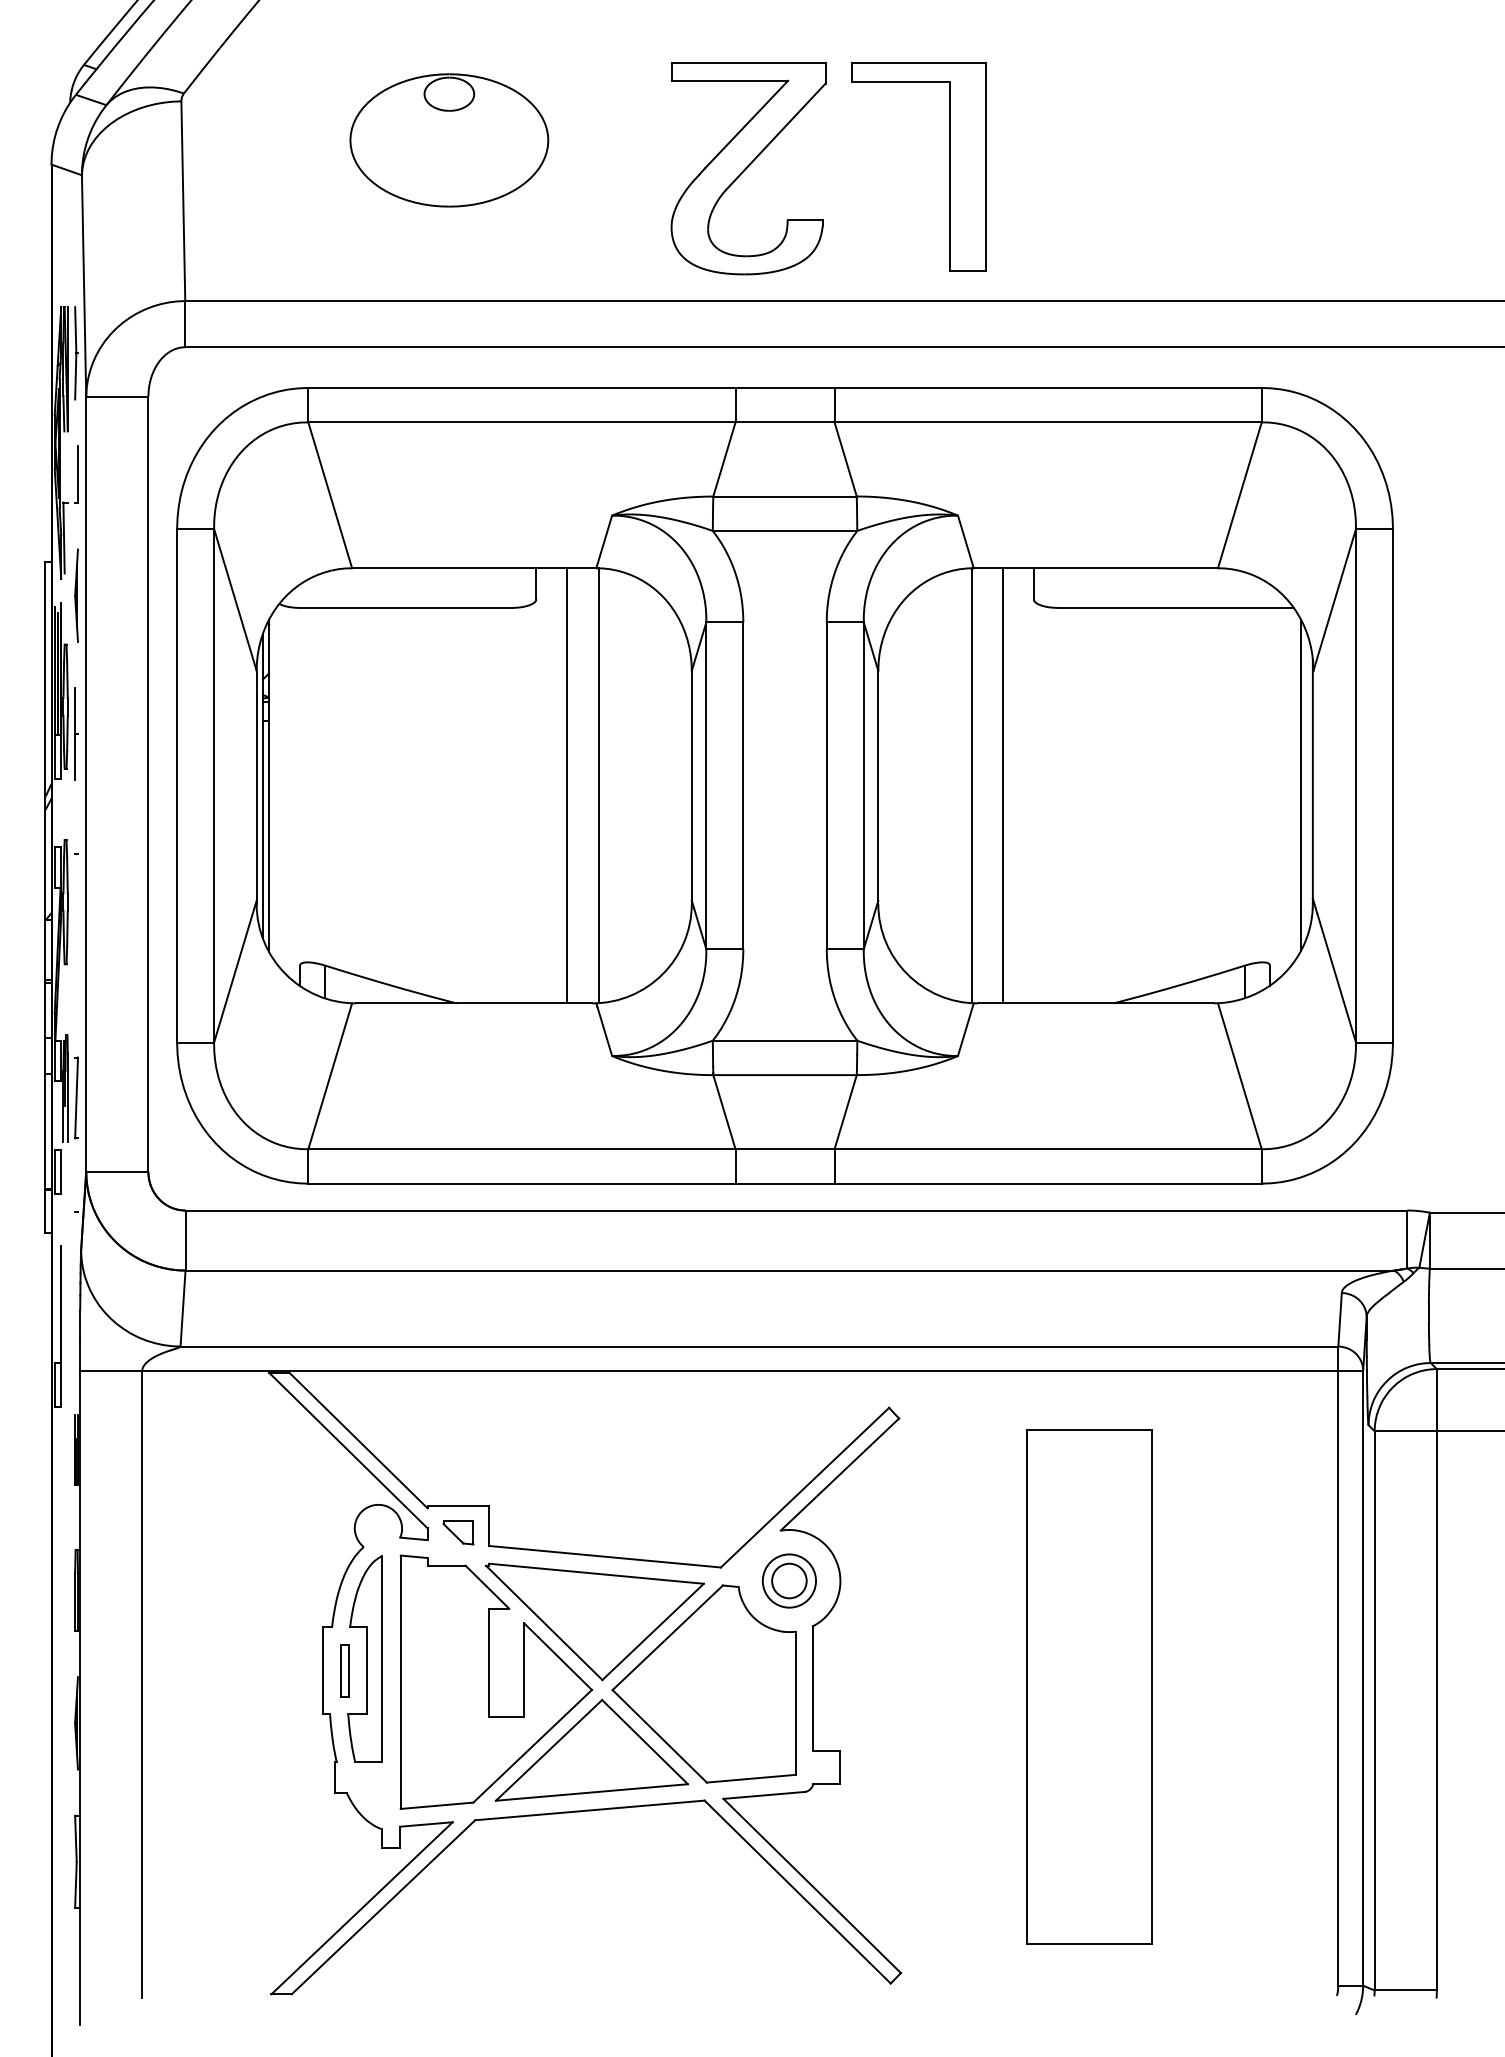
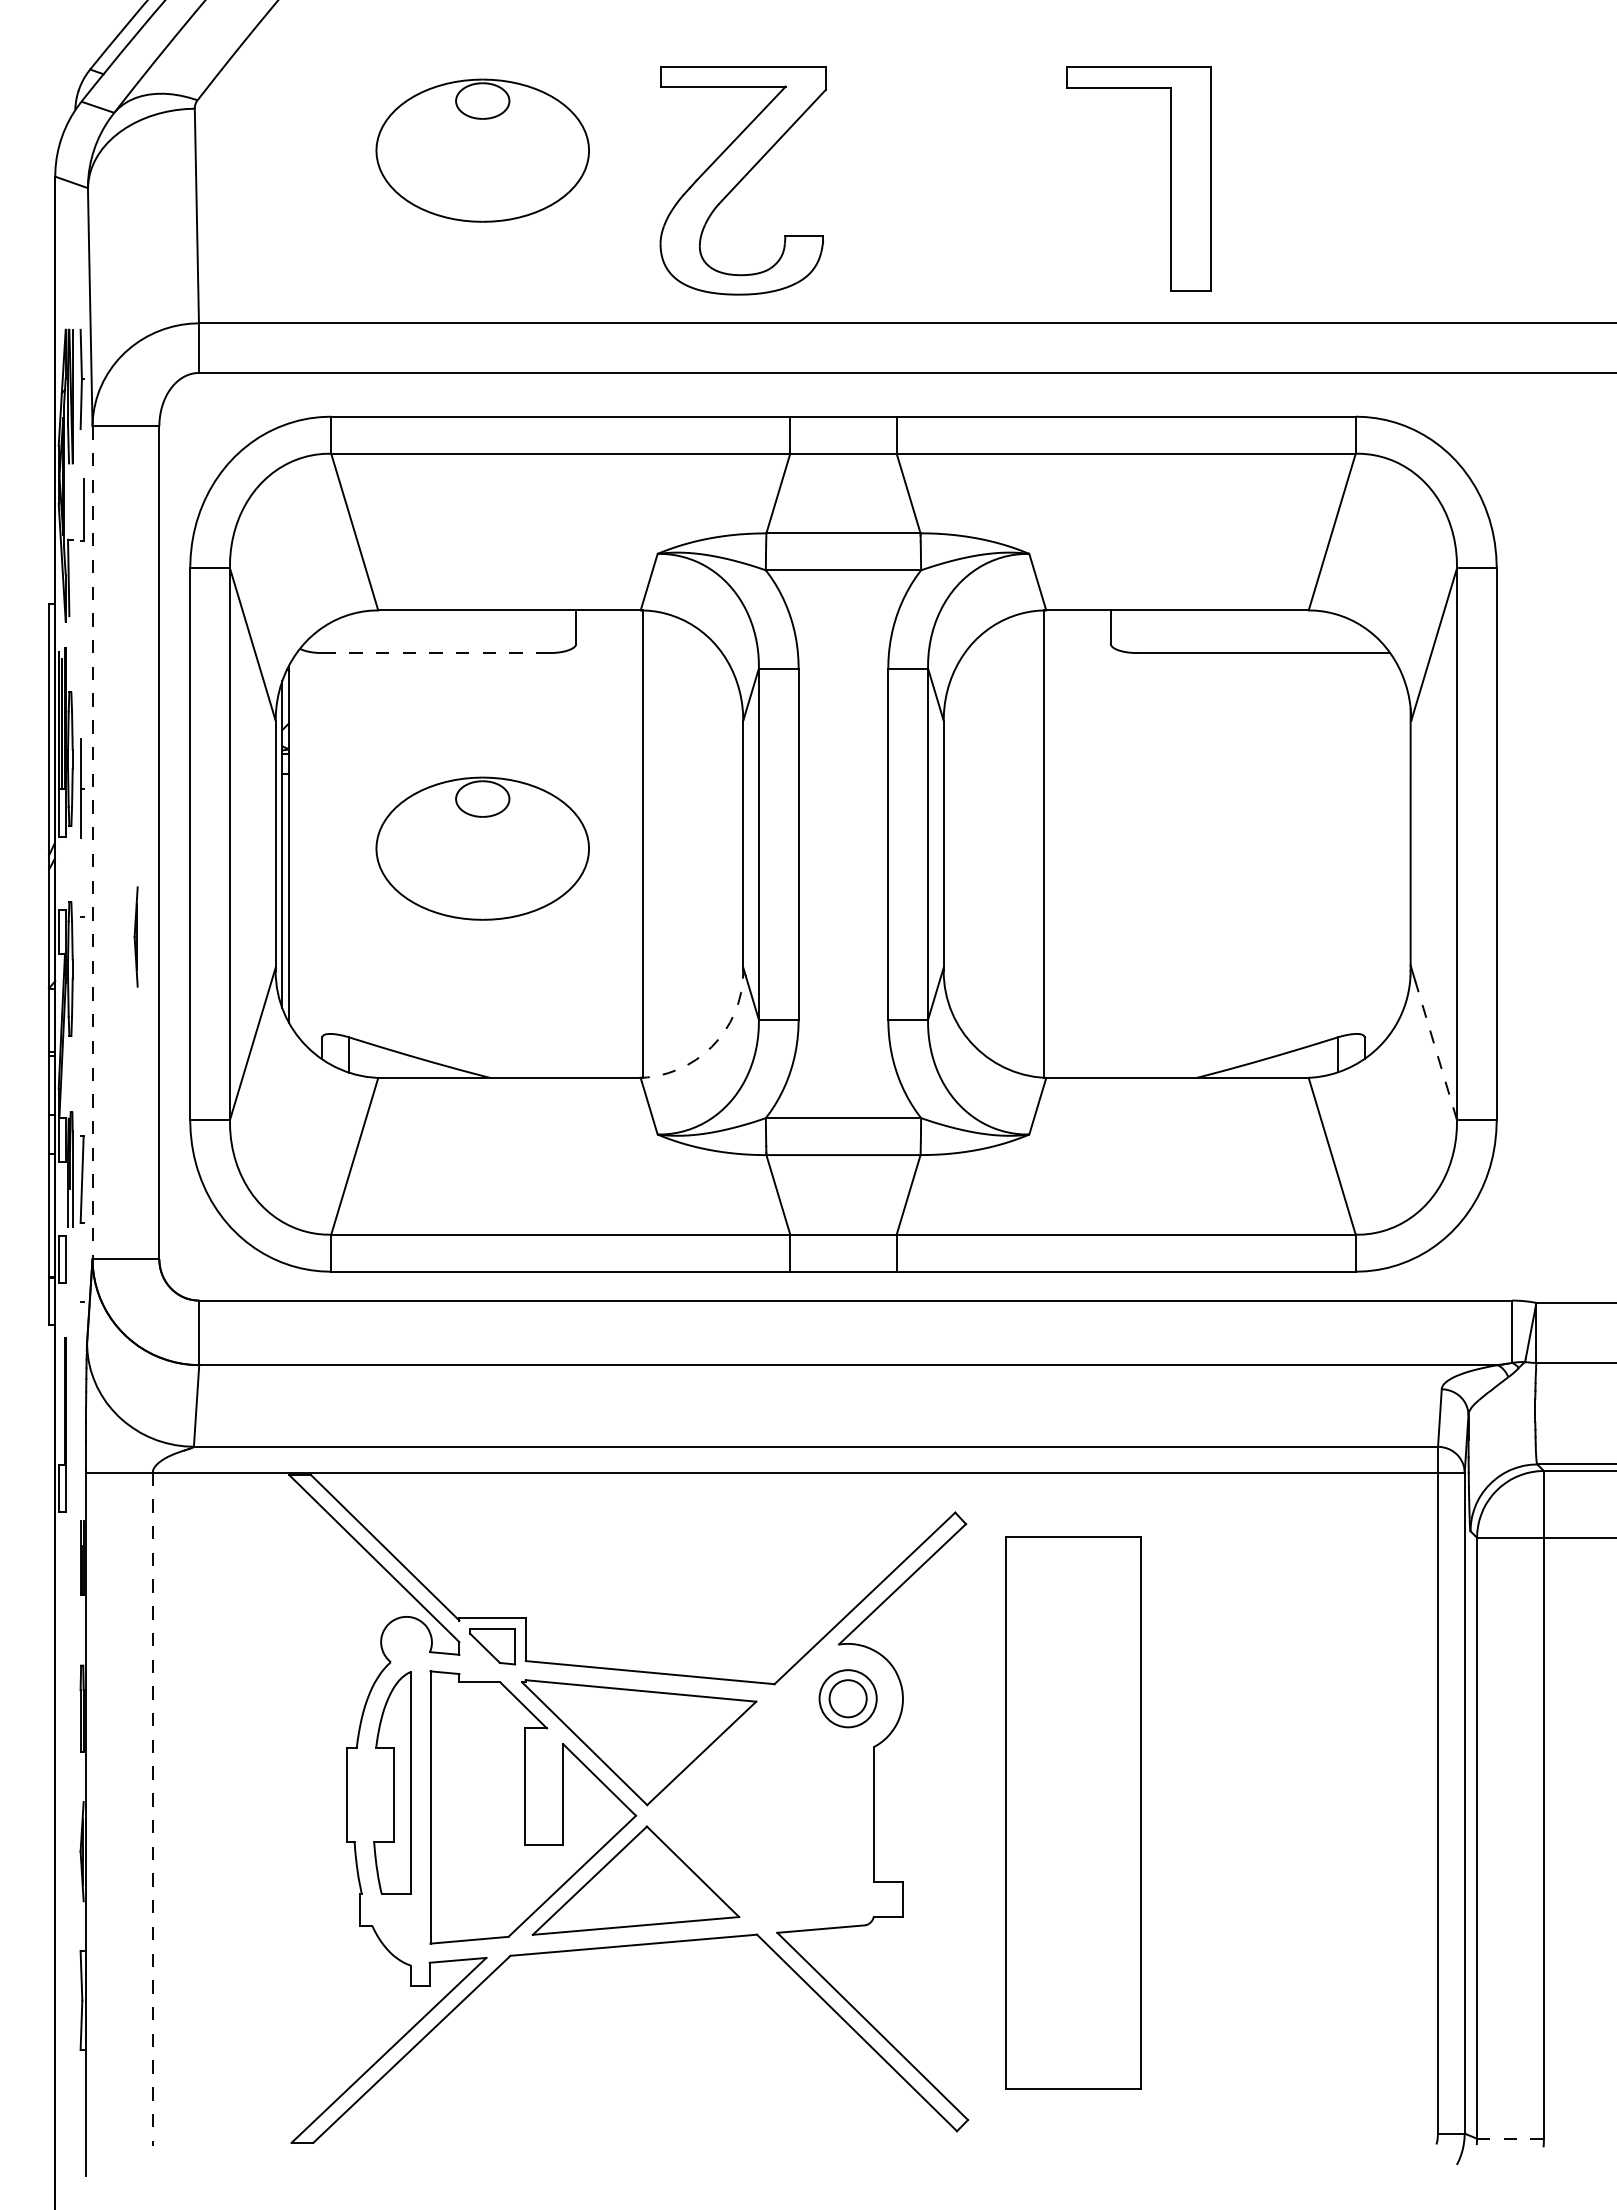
part: (948, 166) -> (1170, 178), moved
part: (747, 168) -> (742, 180), moved
part: (75, 595) -> (135, 936), moved
line: (406, 608) -> (436, 653), solid -> dashed
line: (86, 784) -> (92, 842), solid -> dashed
line: (1300, 785) -> (1397, 843), removed
line: (567, 786) -> (609, 844), removed
line: (1002, 786) -> (1077, 844), removed
part: (449, 789) -> (482, 848), added
arc: (662, 974) -> (711, 1046), solid -> dashed
line: (1336, 977) -> (1436, 1050), solid -> dashed
part: (458, 1532) -> (492, 1646), size x1.4
part: (344, 1670) -> (370, 1794), removed
line: (142, 1684) -> (152, 1809), solid -> dashed
part: (704, 1684) -> (756, 1809), removed
part: (1089, 1686) -> (1073, 1812), moved
line: (1404, 1990) -> (1509, 2138), solid -> dashed

